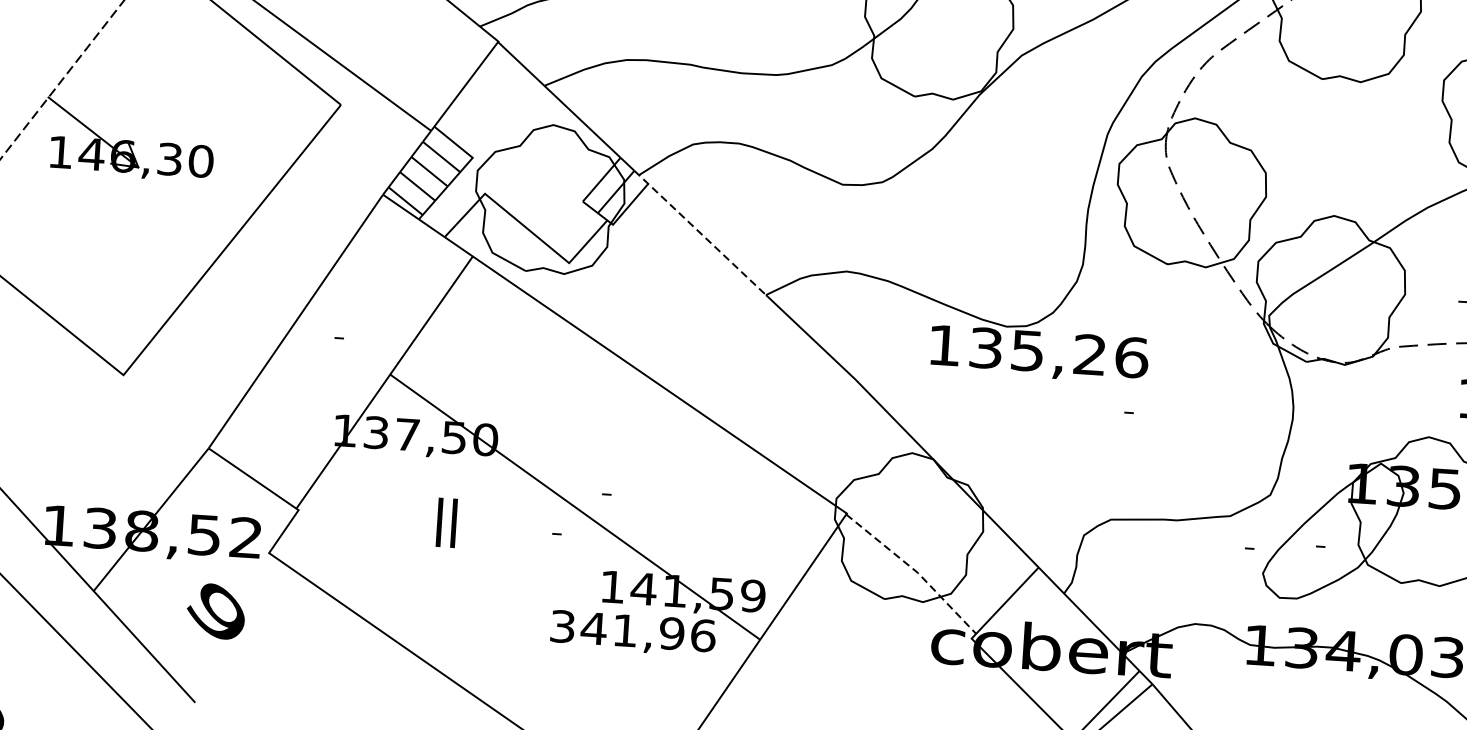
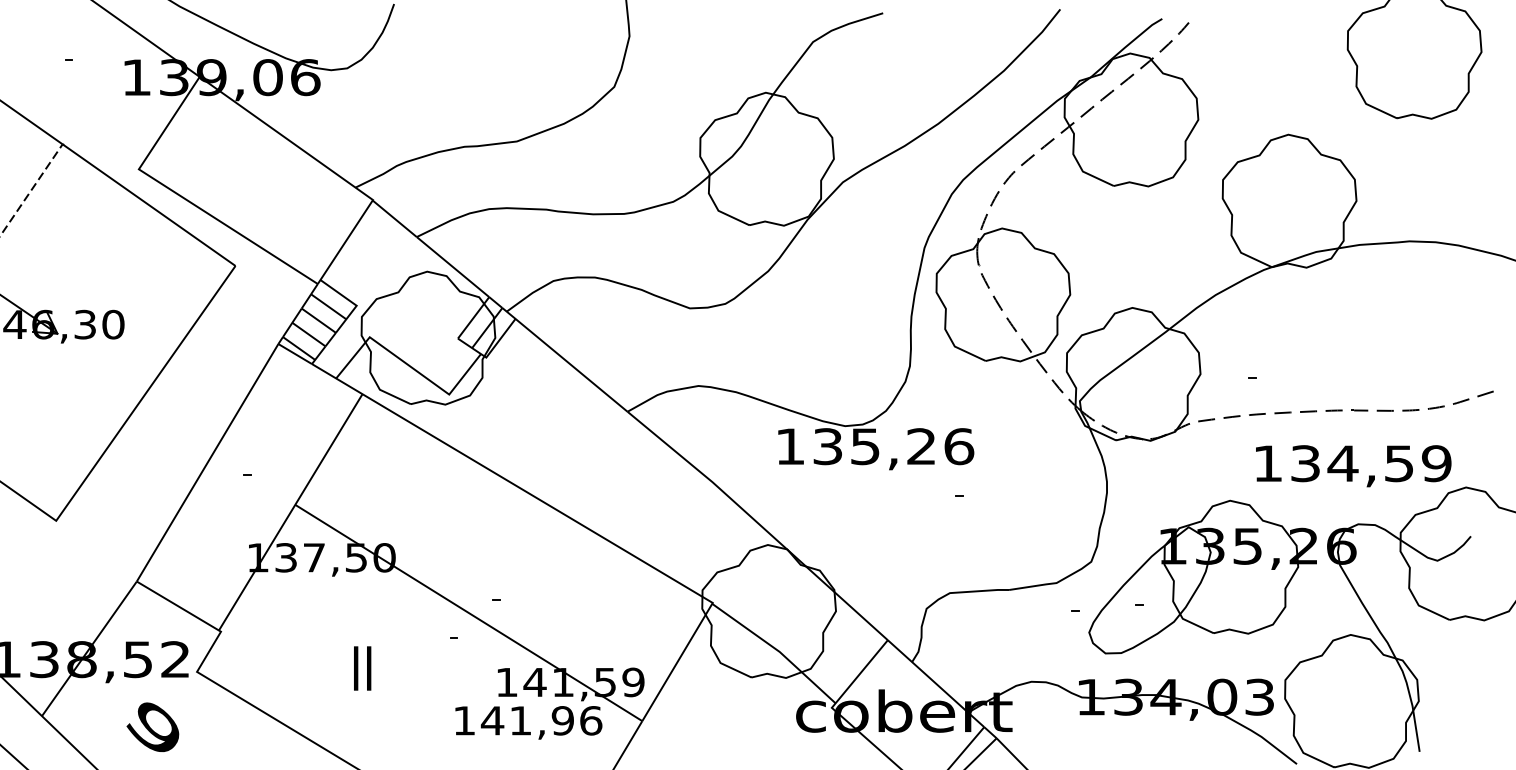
line: (700, 233) -> (565, 360), dashed -> solid
text: (446, 522) -> (362, 668), moved
line: (915, 571) -> (777, 650), dashed -> solid
text: (562, 626) -> (464, 720), 341,96 -> 141,96

